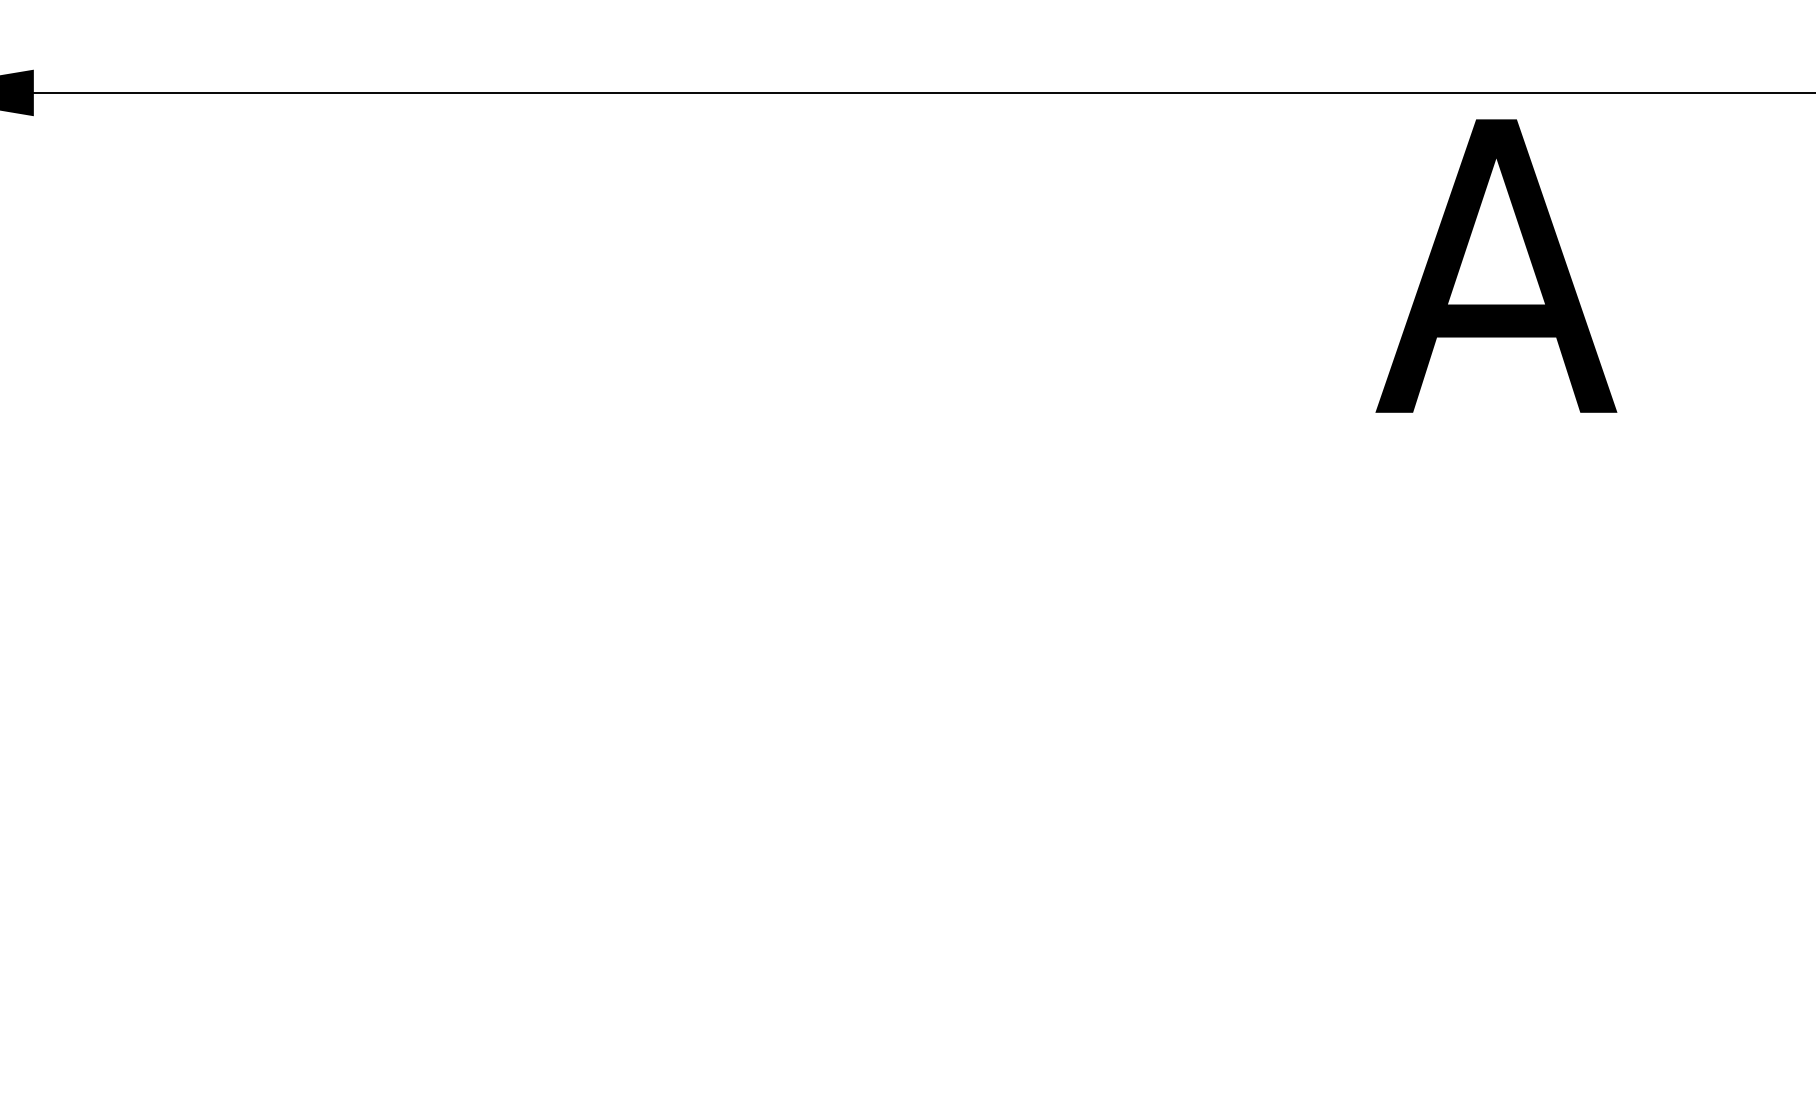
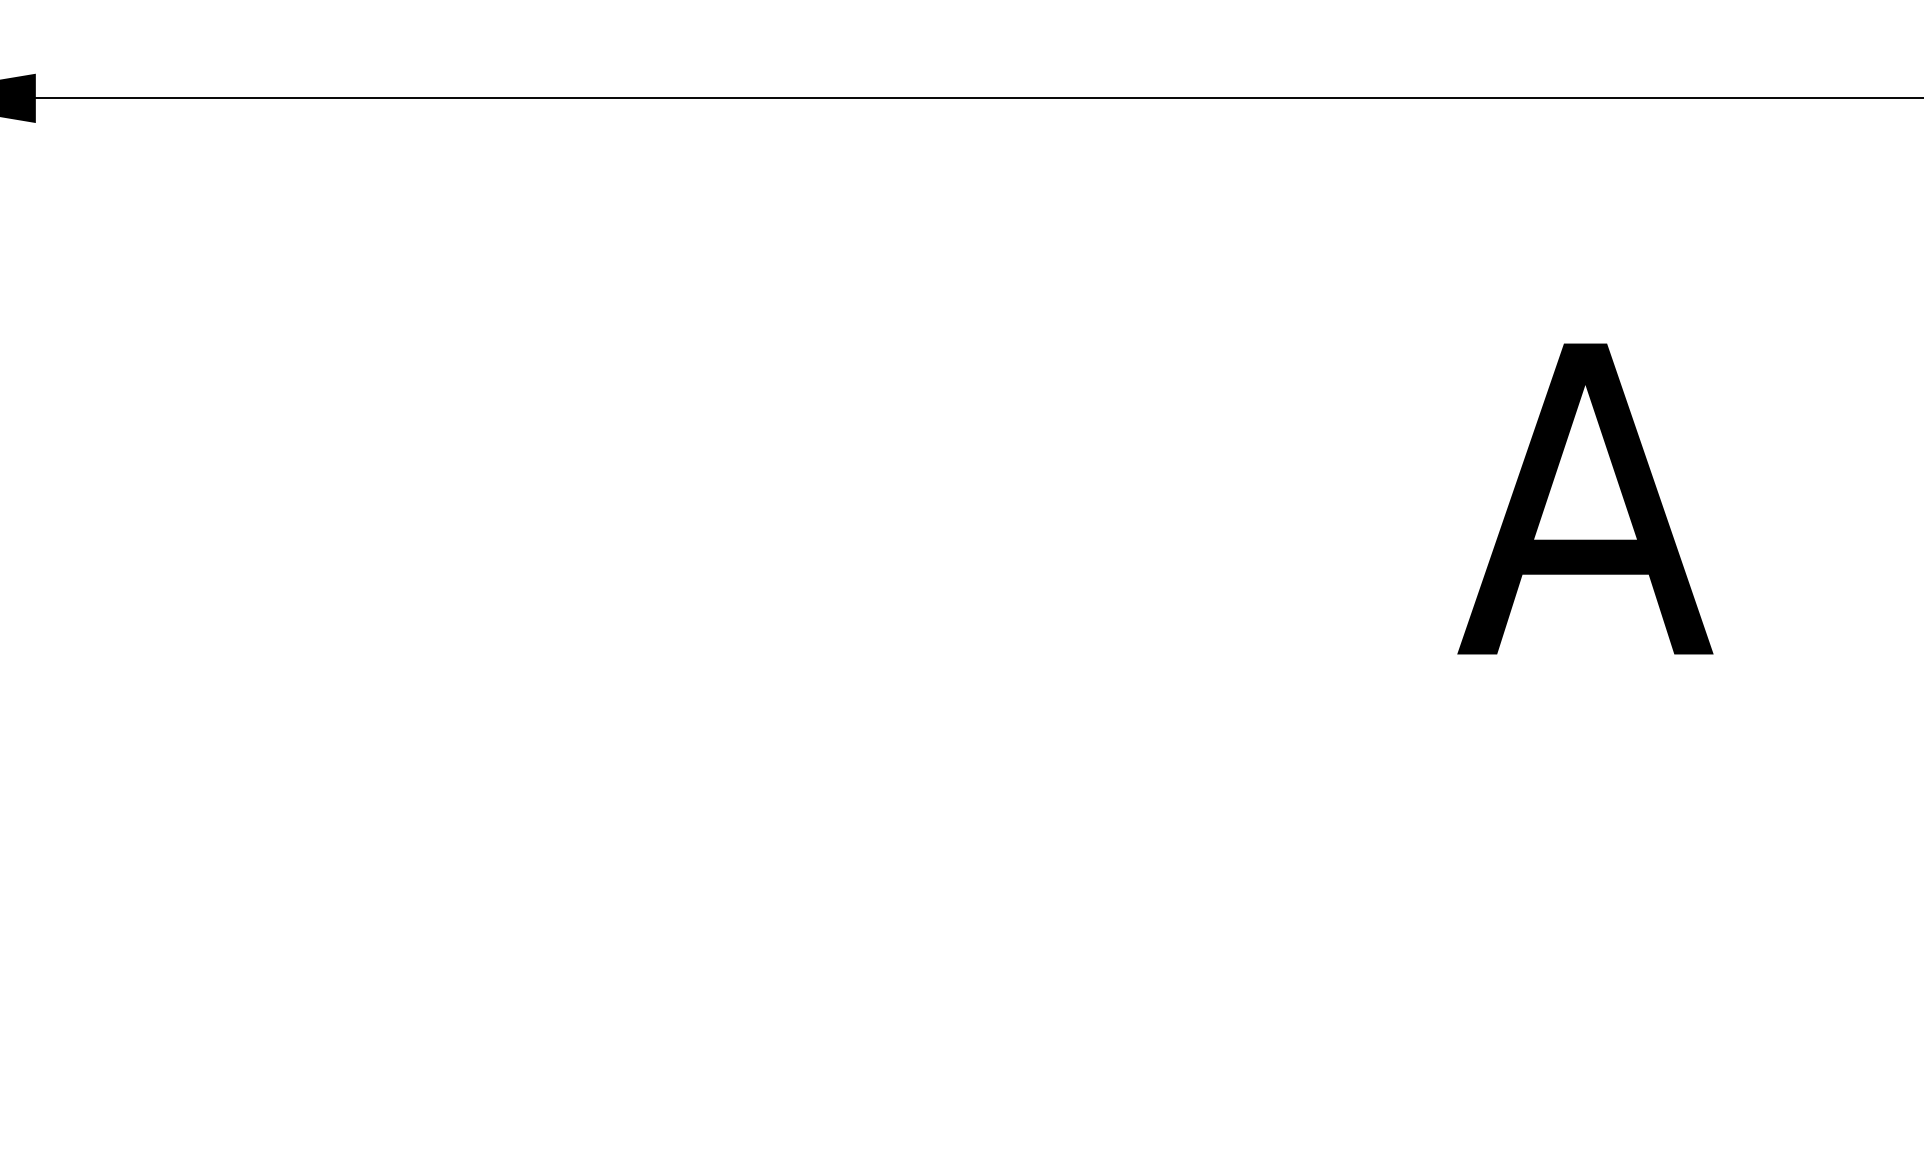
text: (1496, 265) -> (1585, 498), moved

